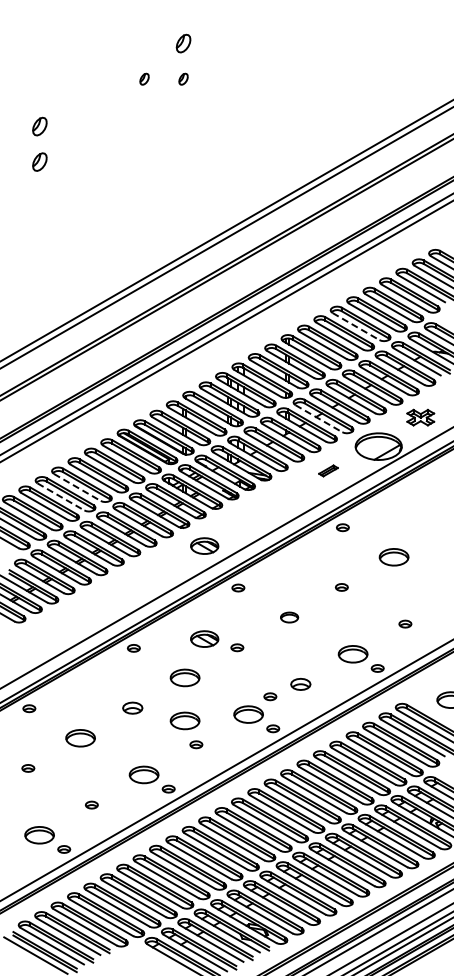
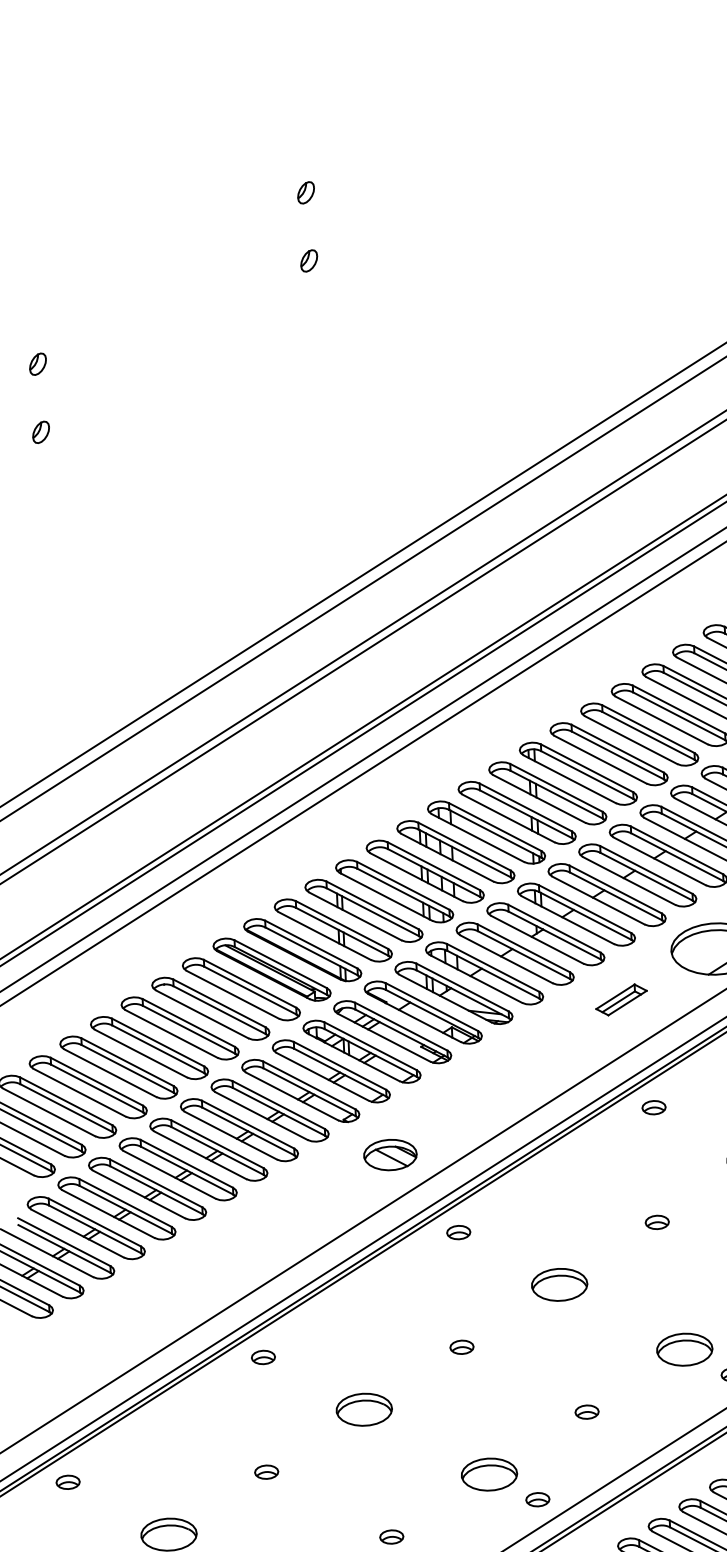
part: (183, 43) -> (305, 192), size x0.62
part: (144, 78) -> (234, 262), removed
part: (40, 126) -> (38, 364), size x0.62
part: (40, 161) -> (41, 431), size x0.62
line: (356, 326) -> (662, 720), dashed -> solid
line: (319, 418) -> (599, 900), dashed -> solid
part: (328, 470) -> (621, 999), size x1.43
line: (77, 487) -> (141, 1053), dashed -> solid
line: (61, 497) -> (111, 1074), dashed -> solid
part: (289, 617) -> (559, 1284), size x1.67
part: (204, 638) -> (398, 1332), removed
part: (300, 684) -> (586, 1412), size x0.62
part: (270, 696) -> (529, 1437), removed
part: (132, 707) -> (265, 1471), size x0.62
part: (184, 720) -> (366, 1491), removed

